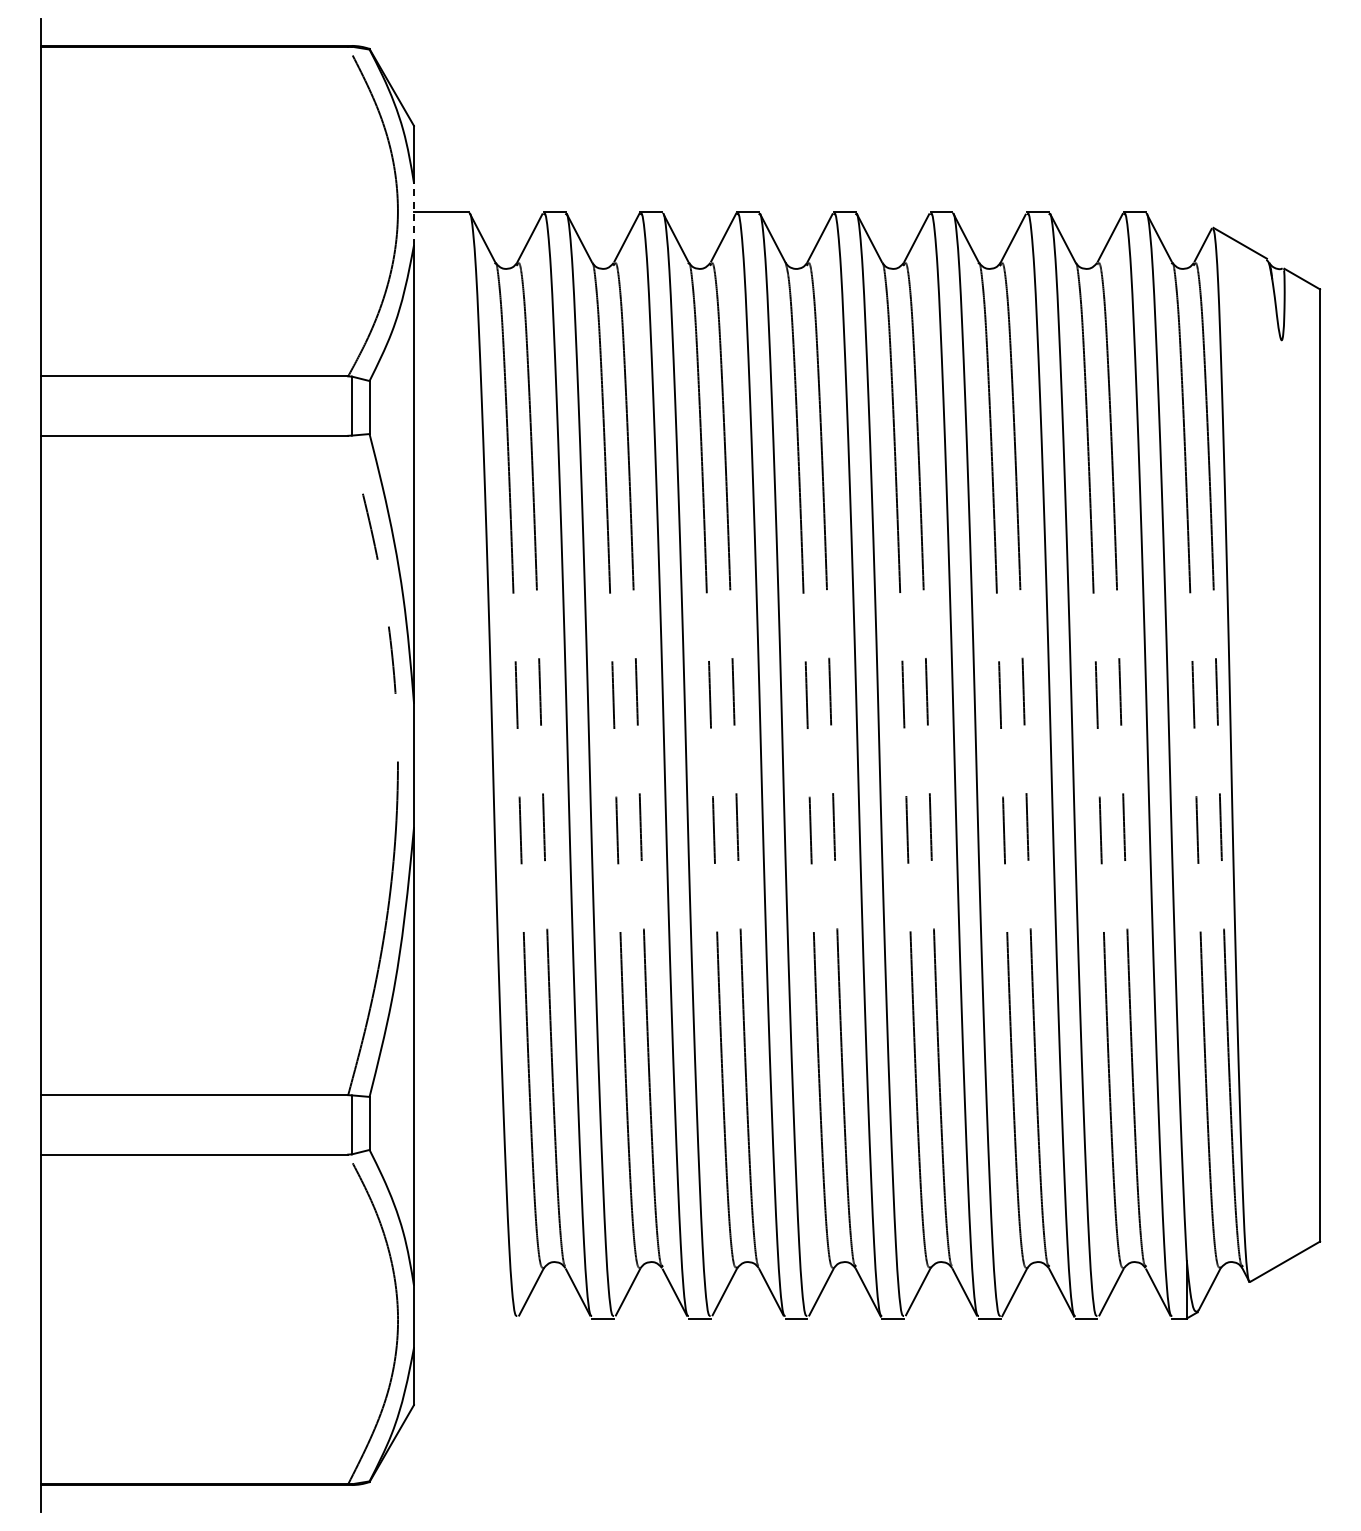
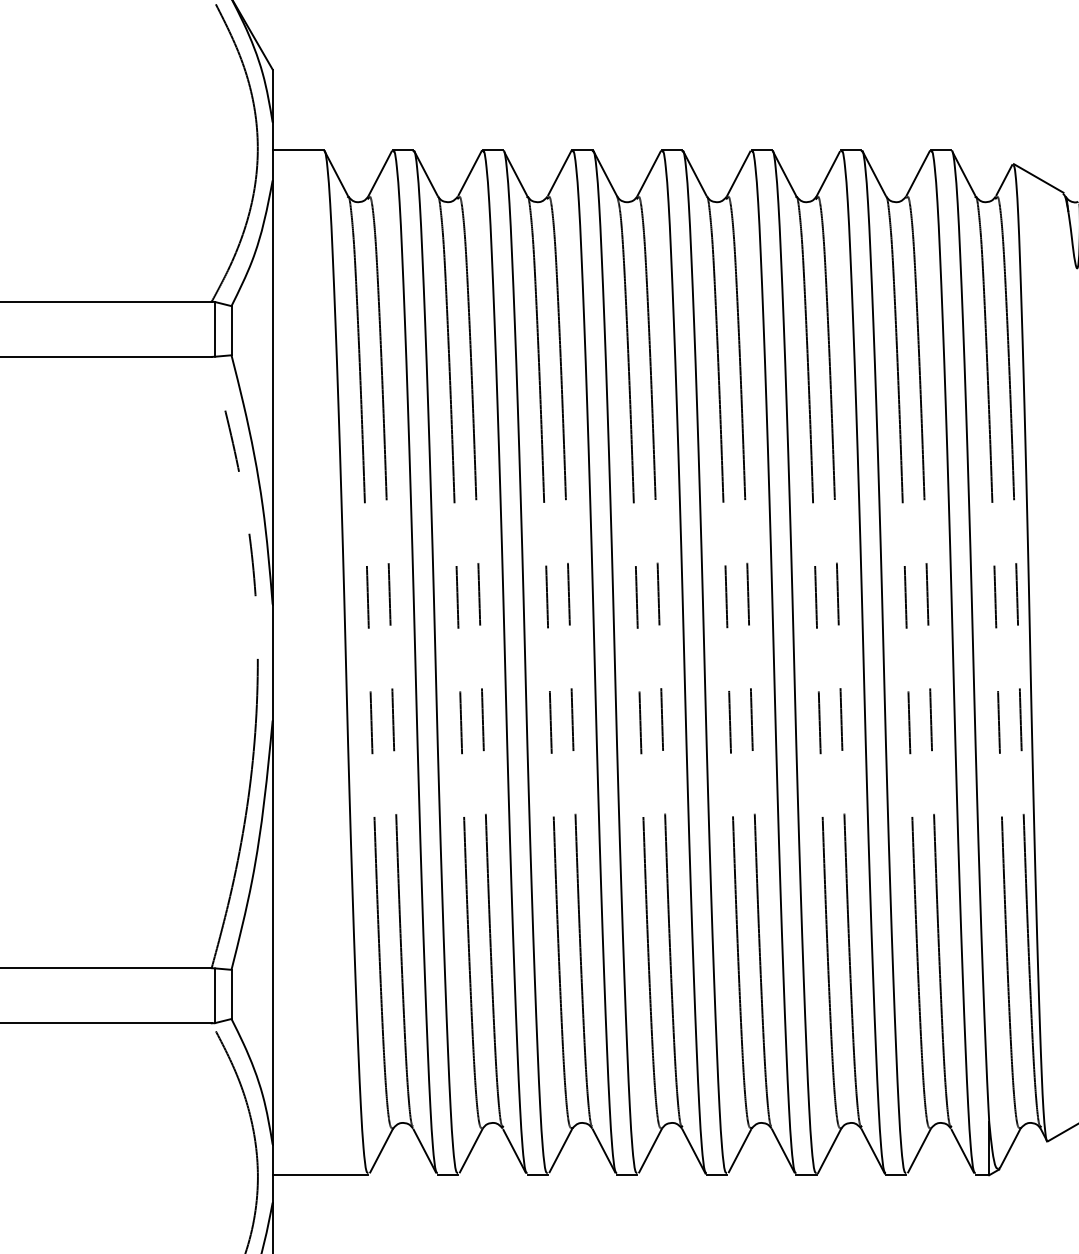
line: (413, 213) -> (272, 150), dashed -> solid
line: (465, 1318) -> (320, 1175), added

